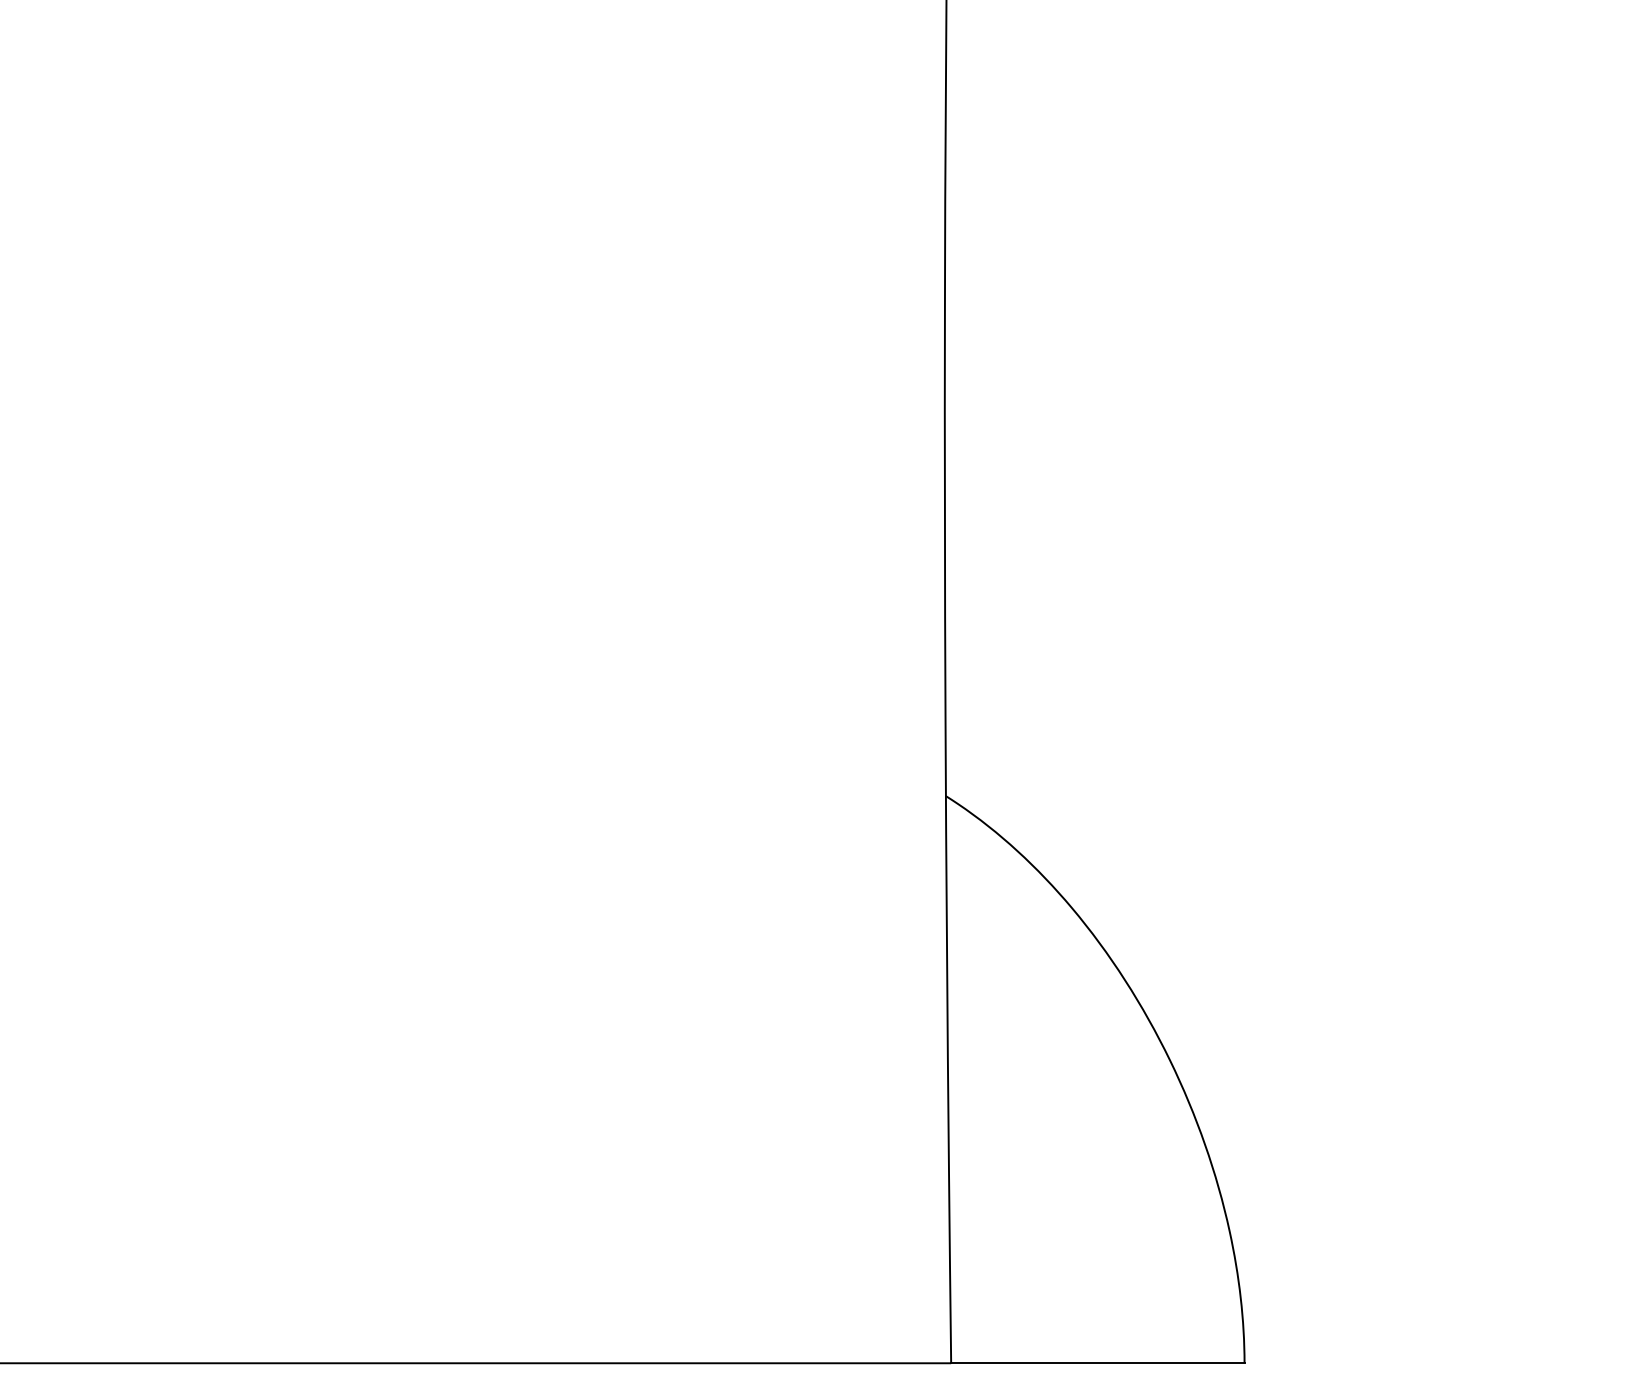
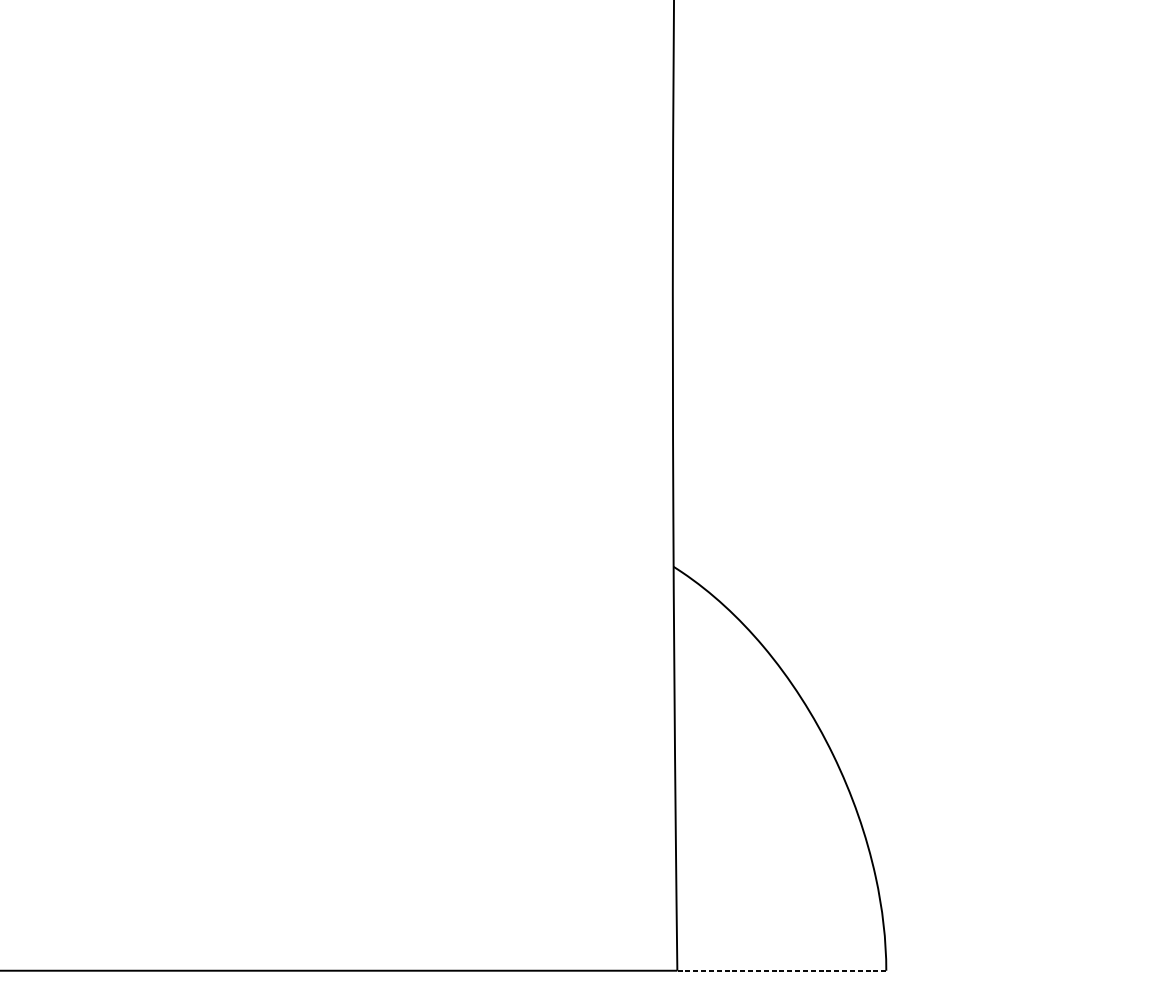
line: (1097, 1363) -> (781, 970), solid -> dashed

